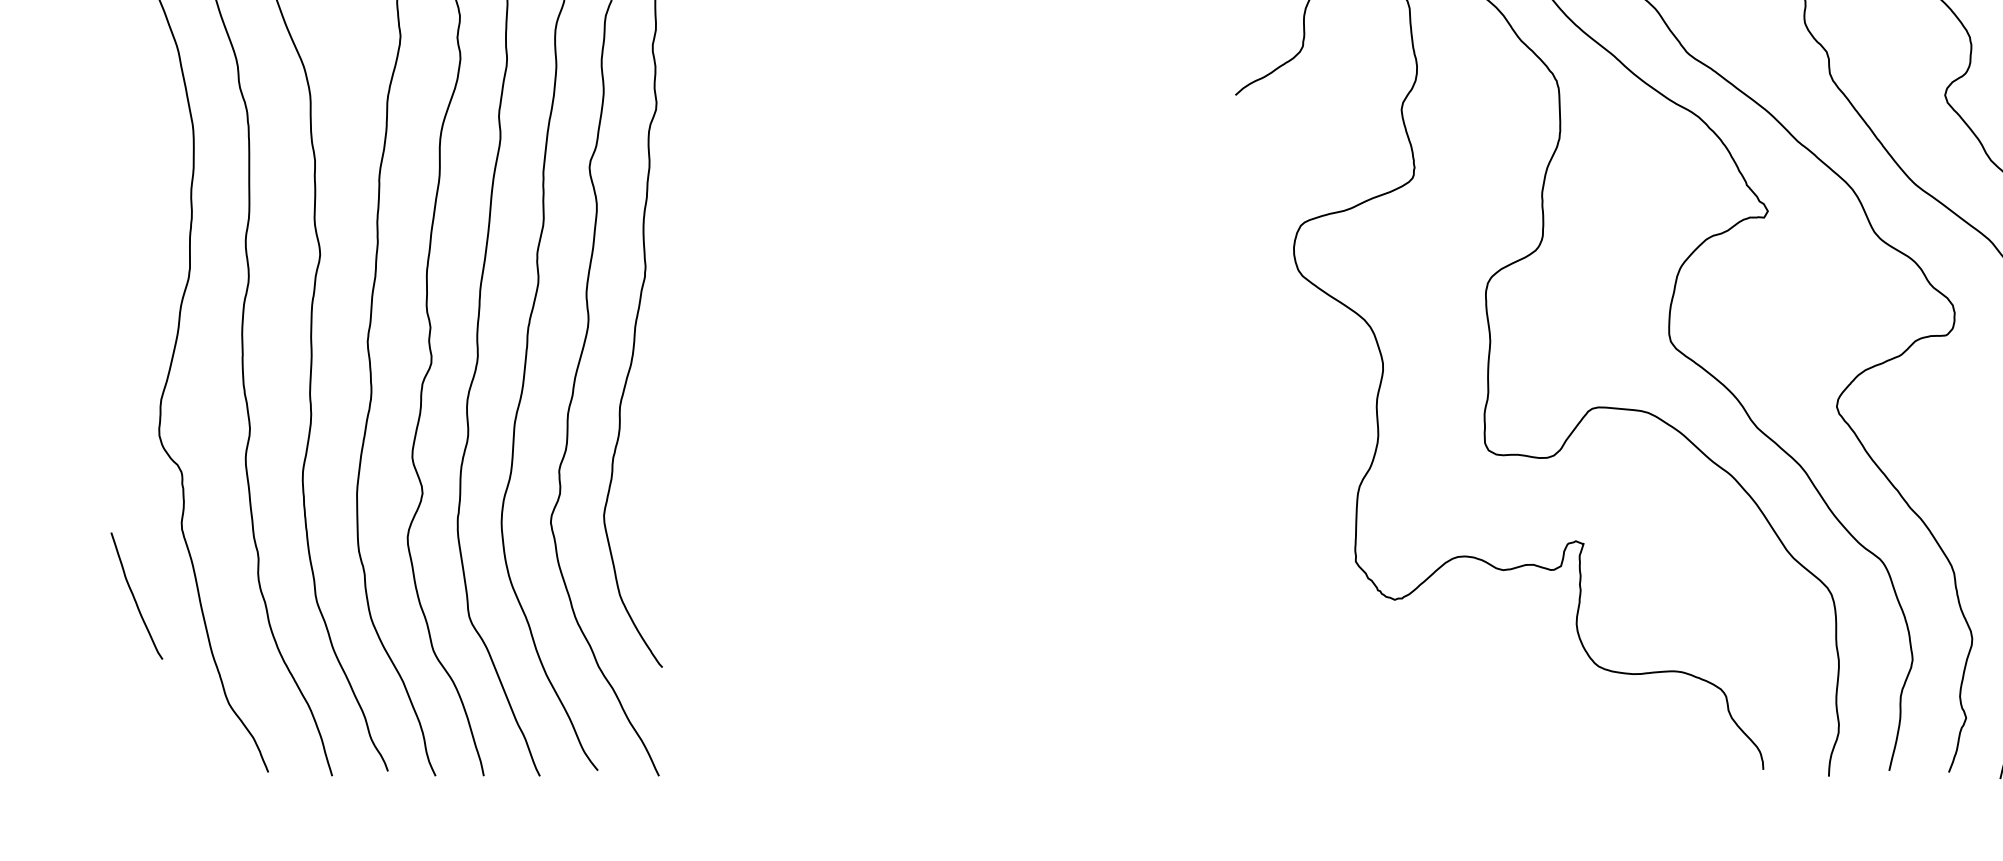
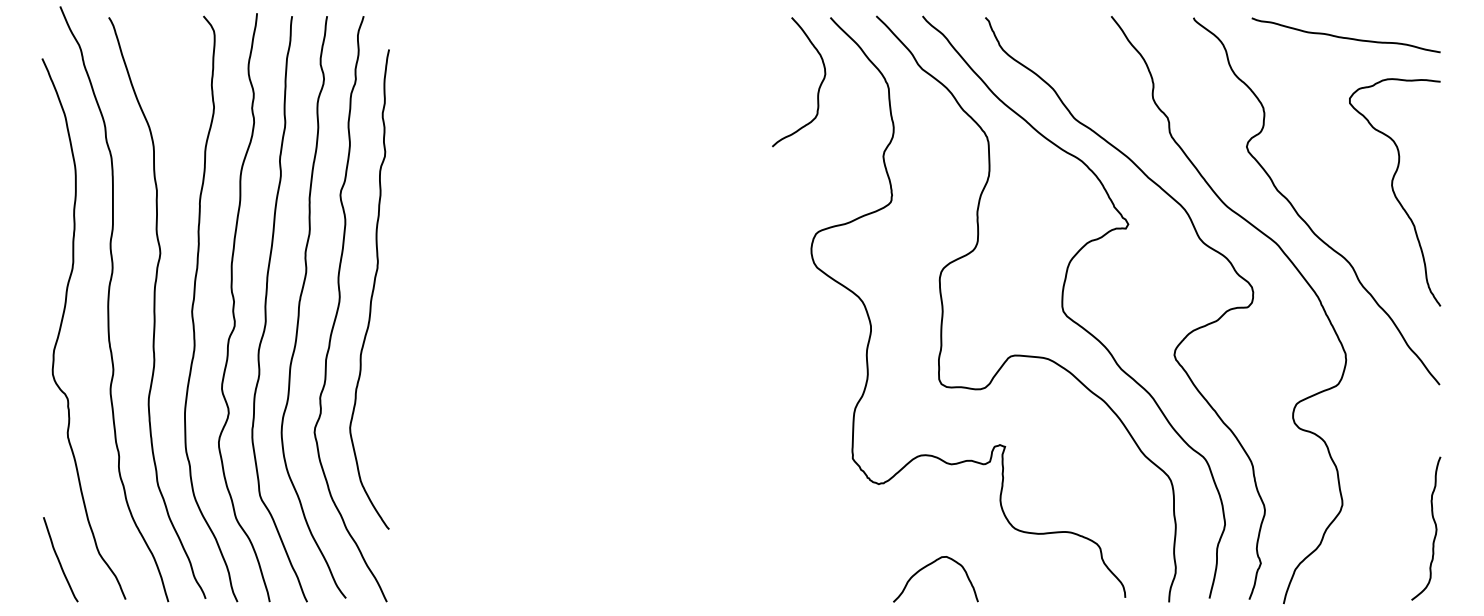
curve: (134, 595) -> (59, 559), moved
curve: (1466, 724) -> (926, 567), added

